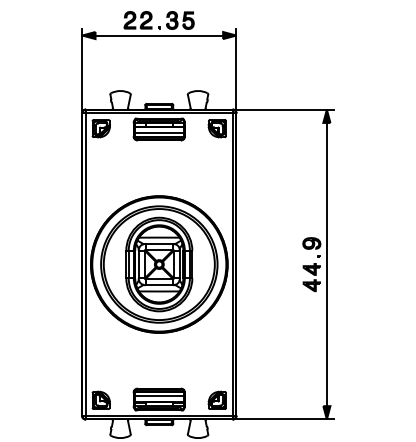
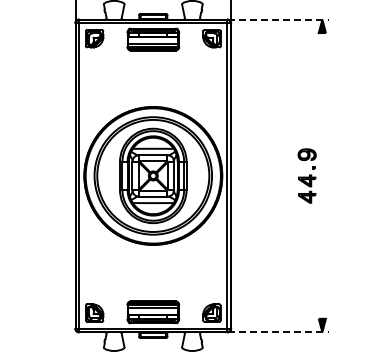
line: (283, 109) -> (278, 19), solid -> dashed
line: (326, 264) -> (321, 175), removed
line: (283, 419) -> (278, 332), solid -> dashed

